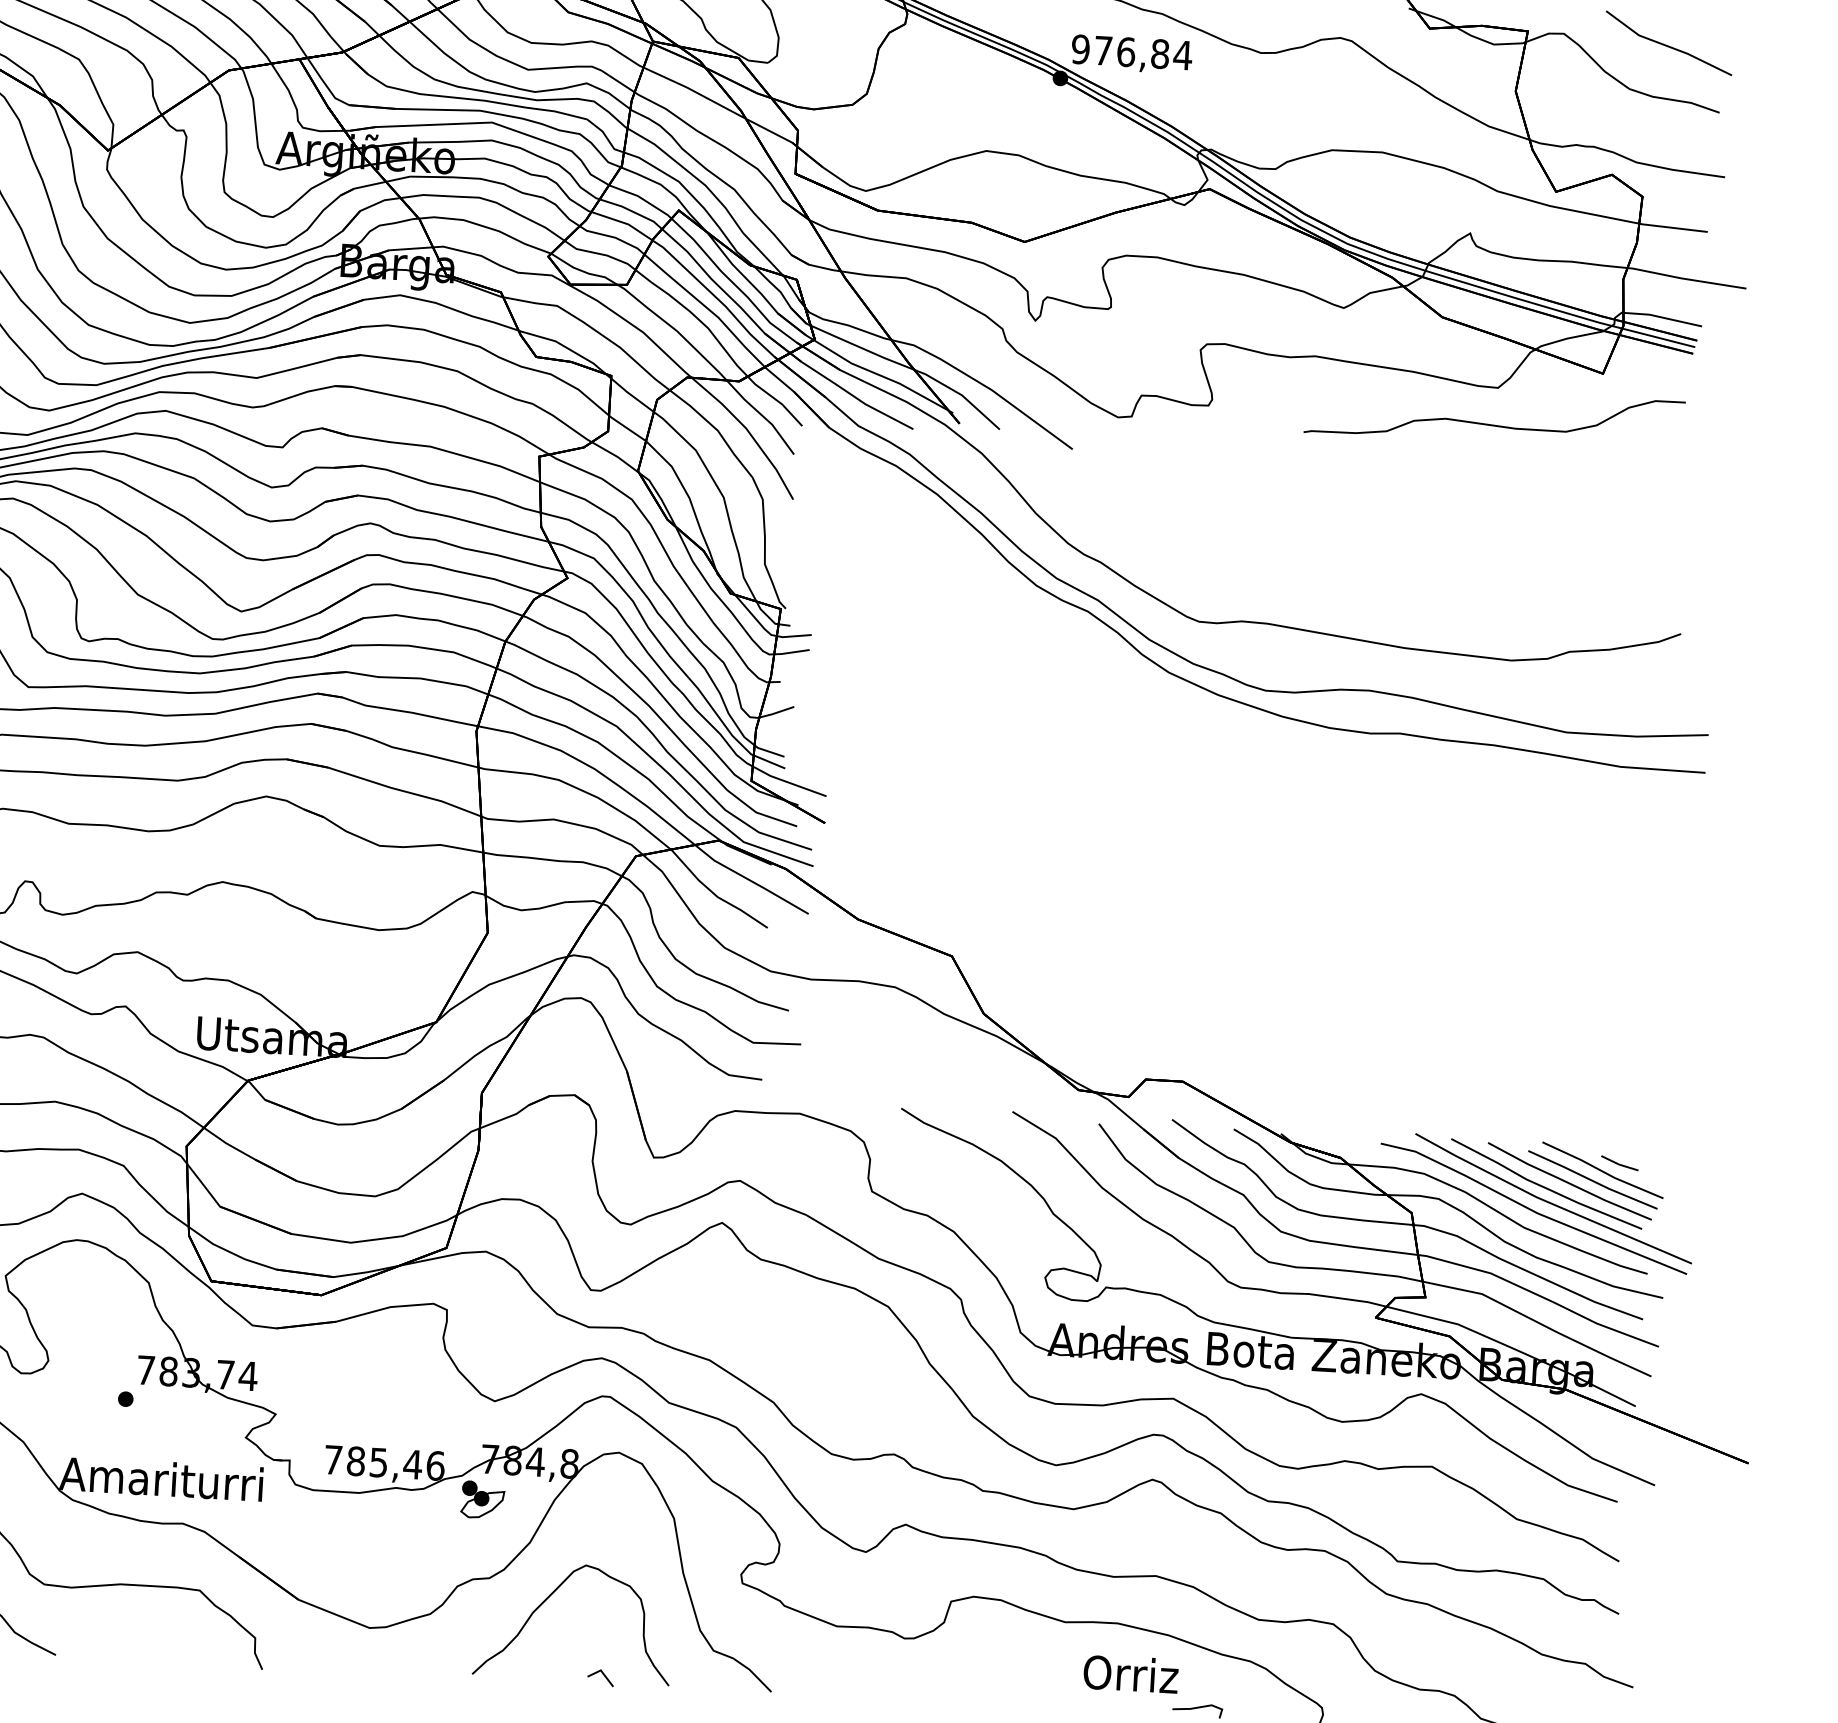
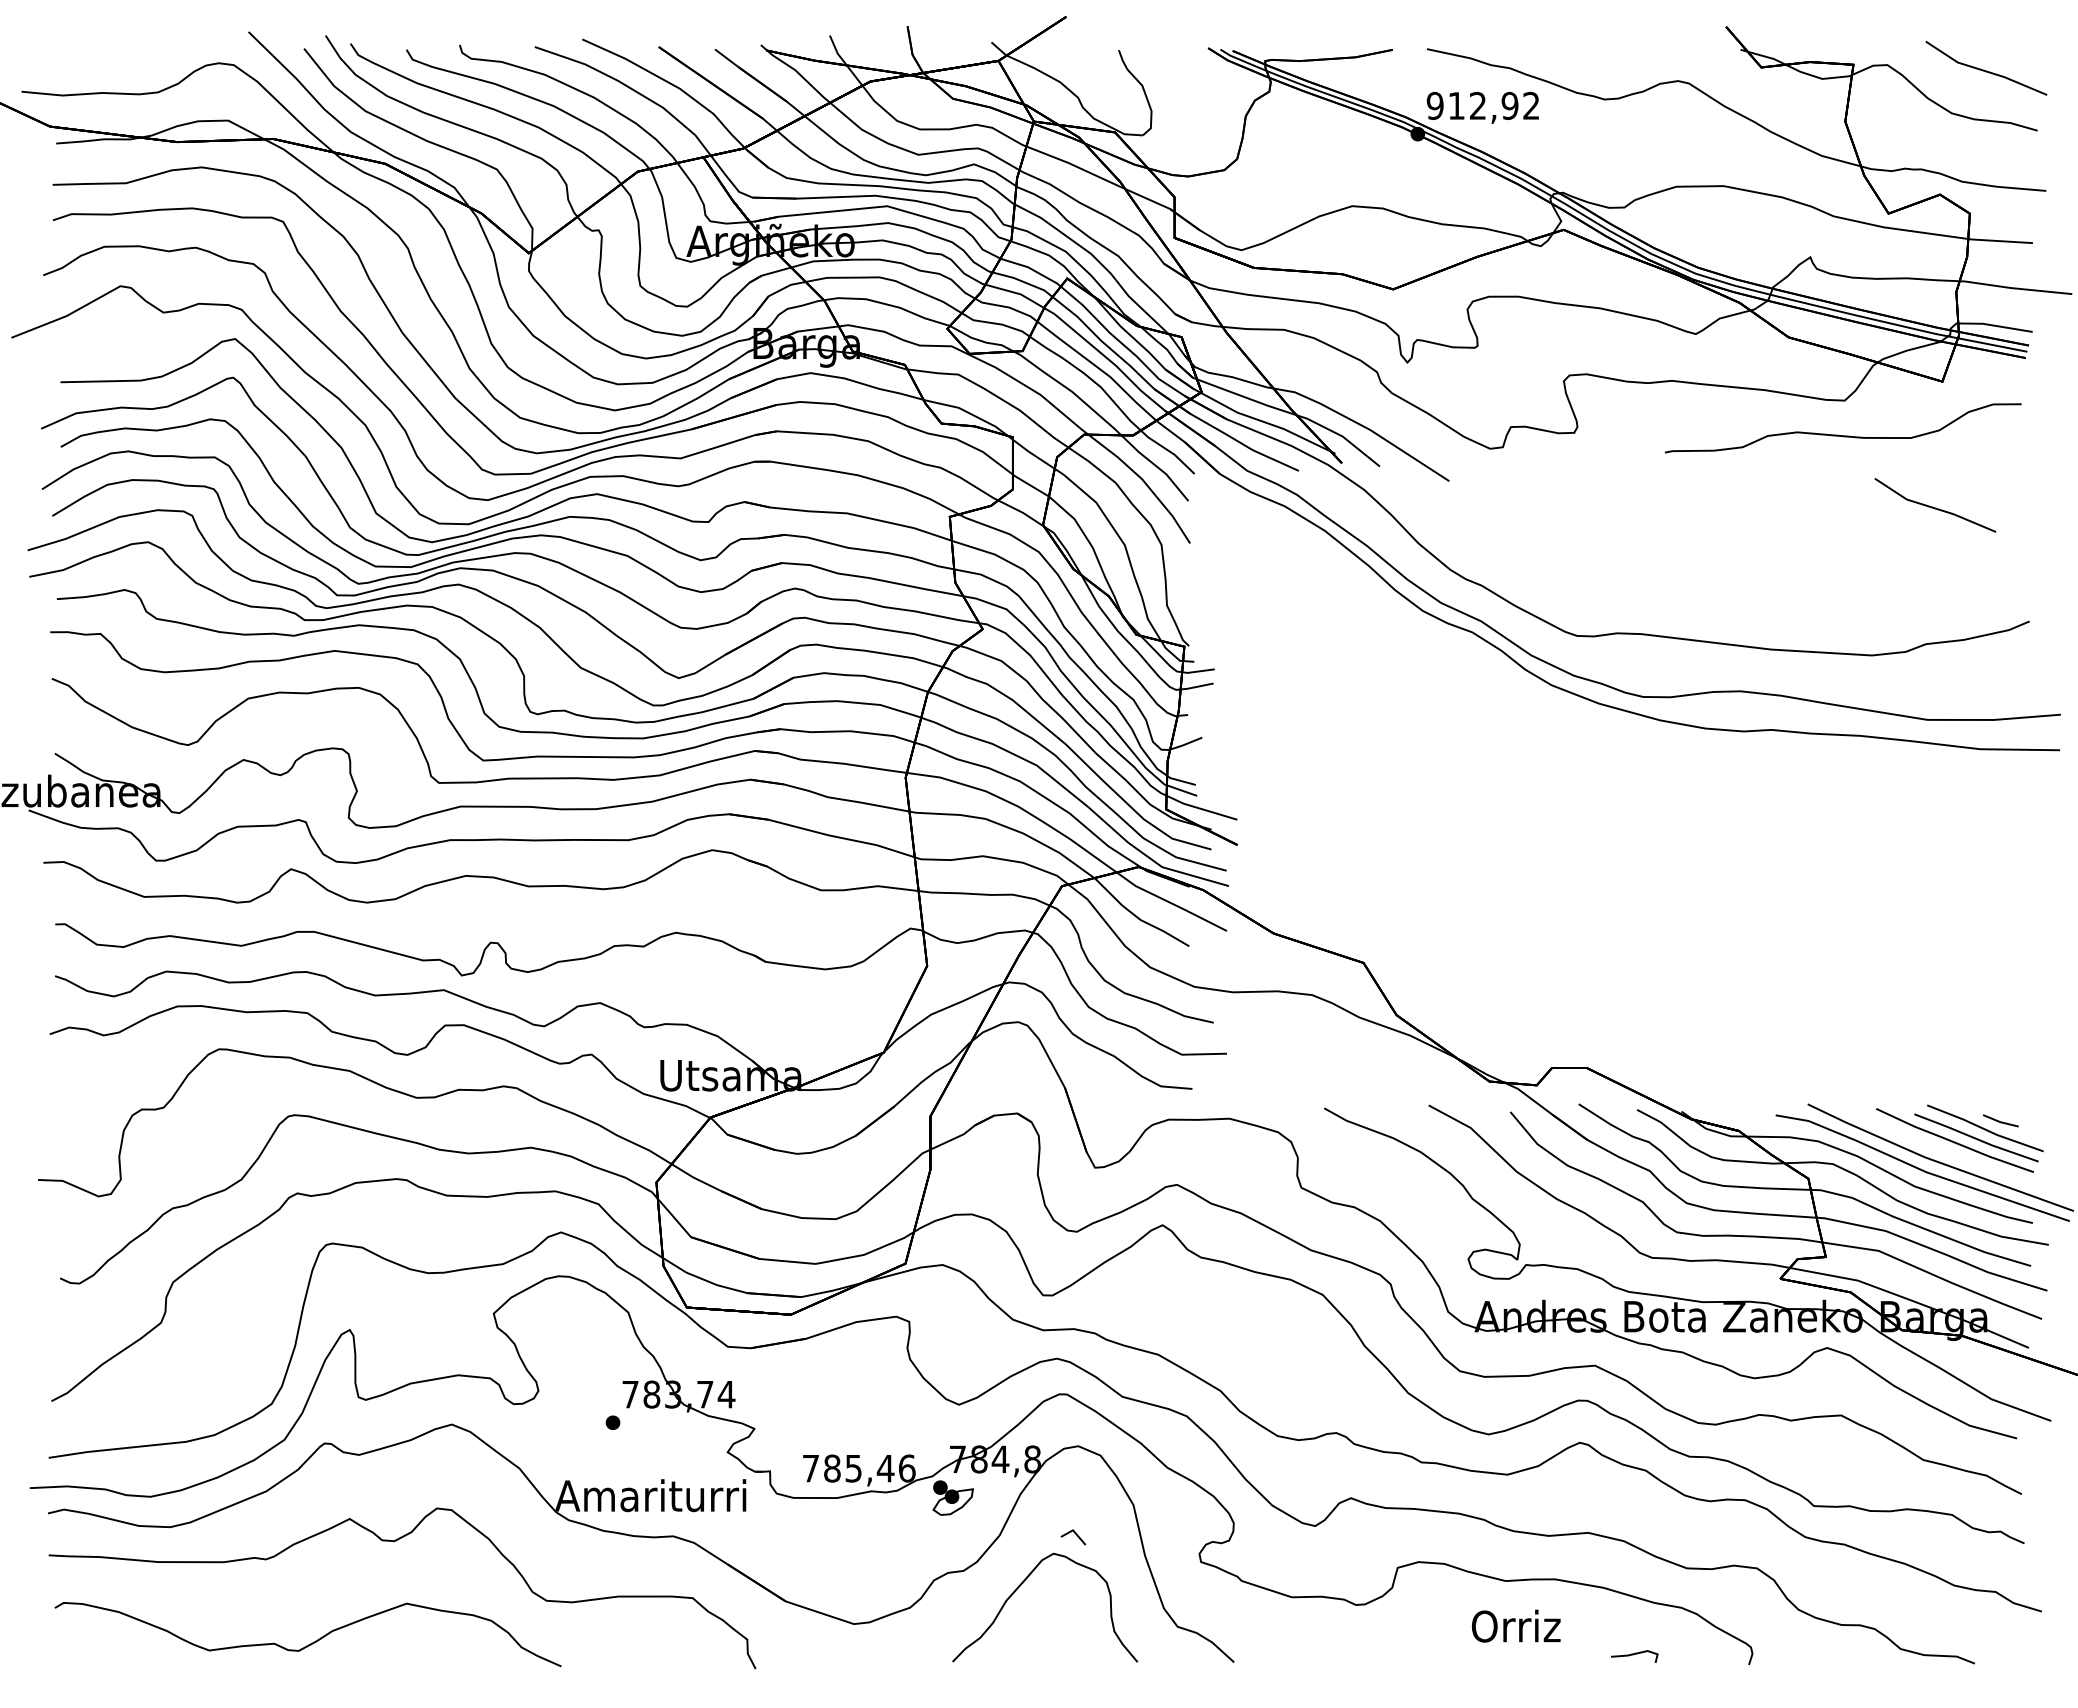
text: (1143, 52) -> (1494, 105), 976,84 -> 912,92
part: (1588, 505) -> (1935, 505), added
curve: (1544, 1186) -> (1931, 1146), removed
text: (1130, 1673) -> (1515, 1625), moved
part: (600, 1678) -> (1073, 1537), moved

